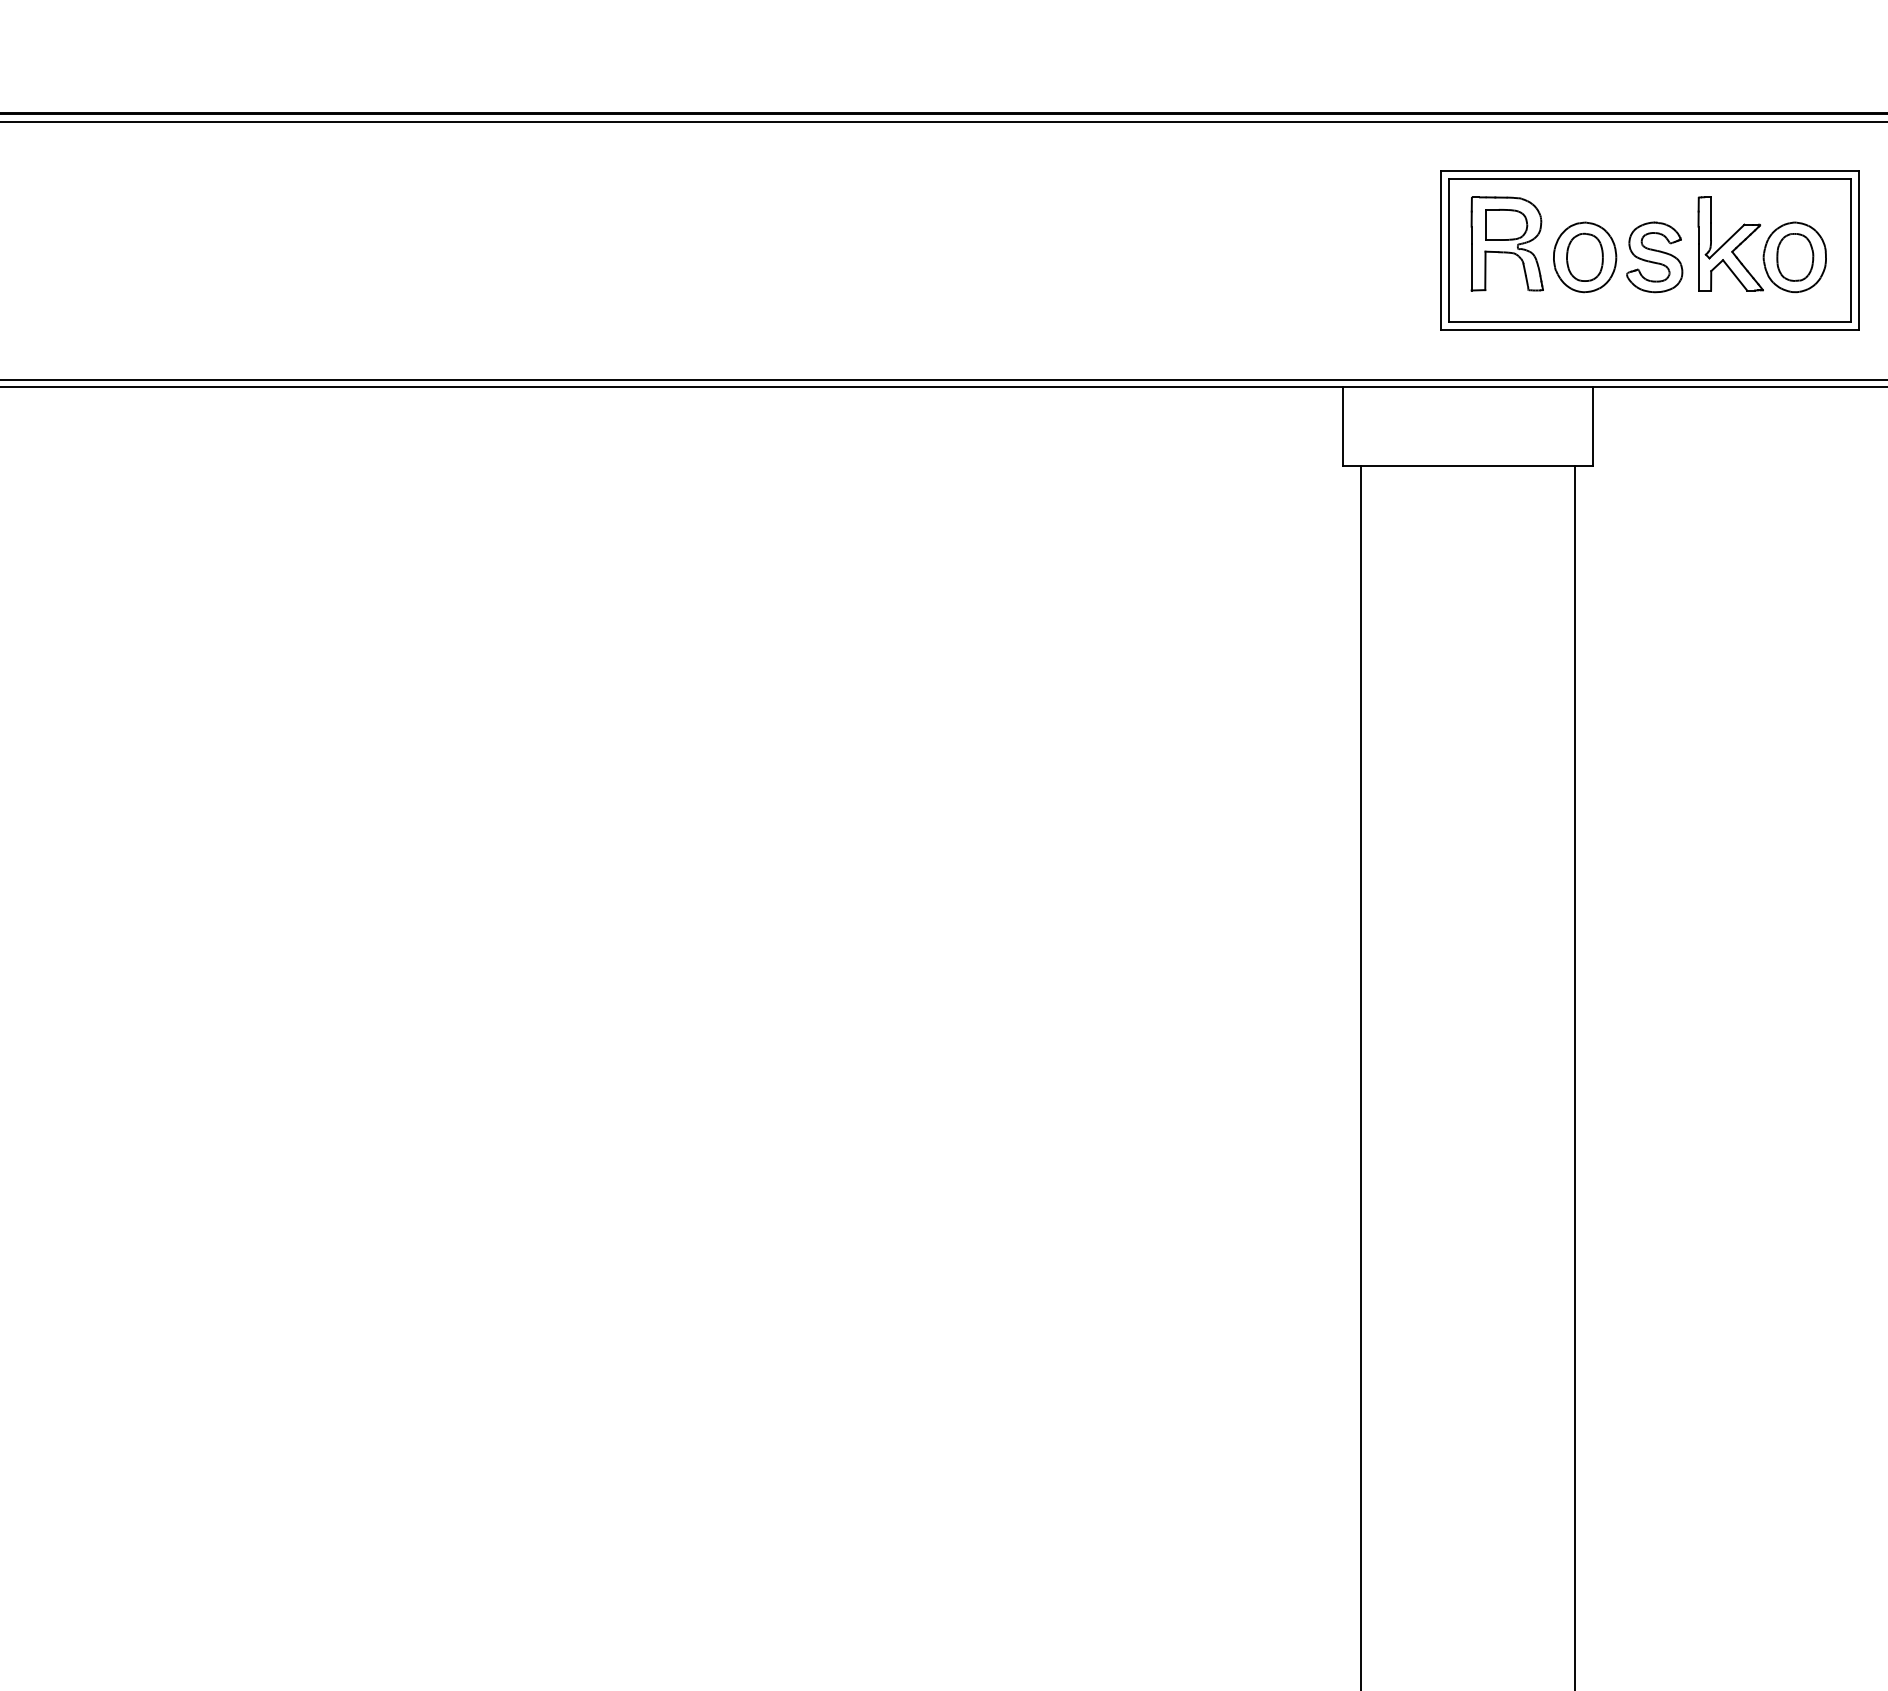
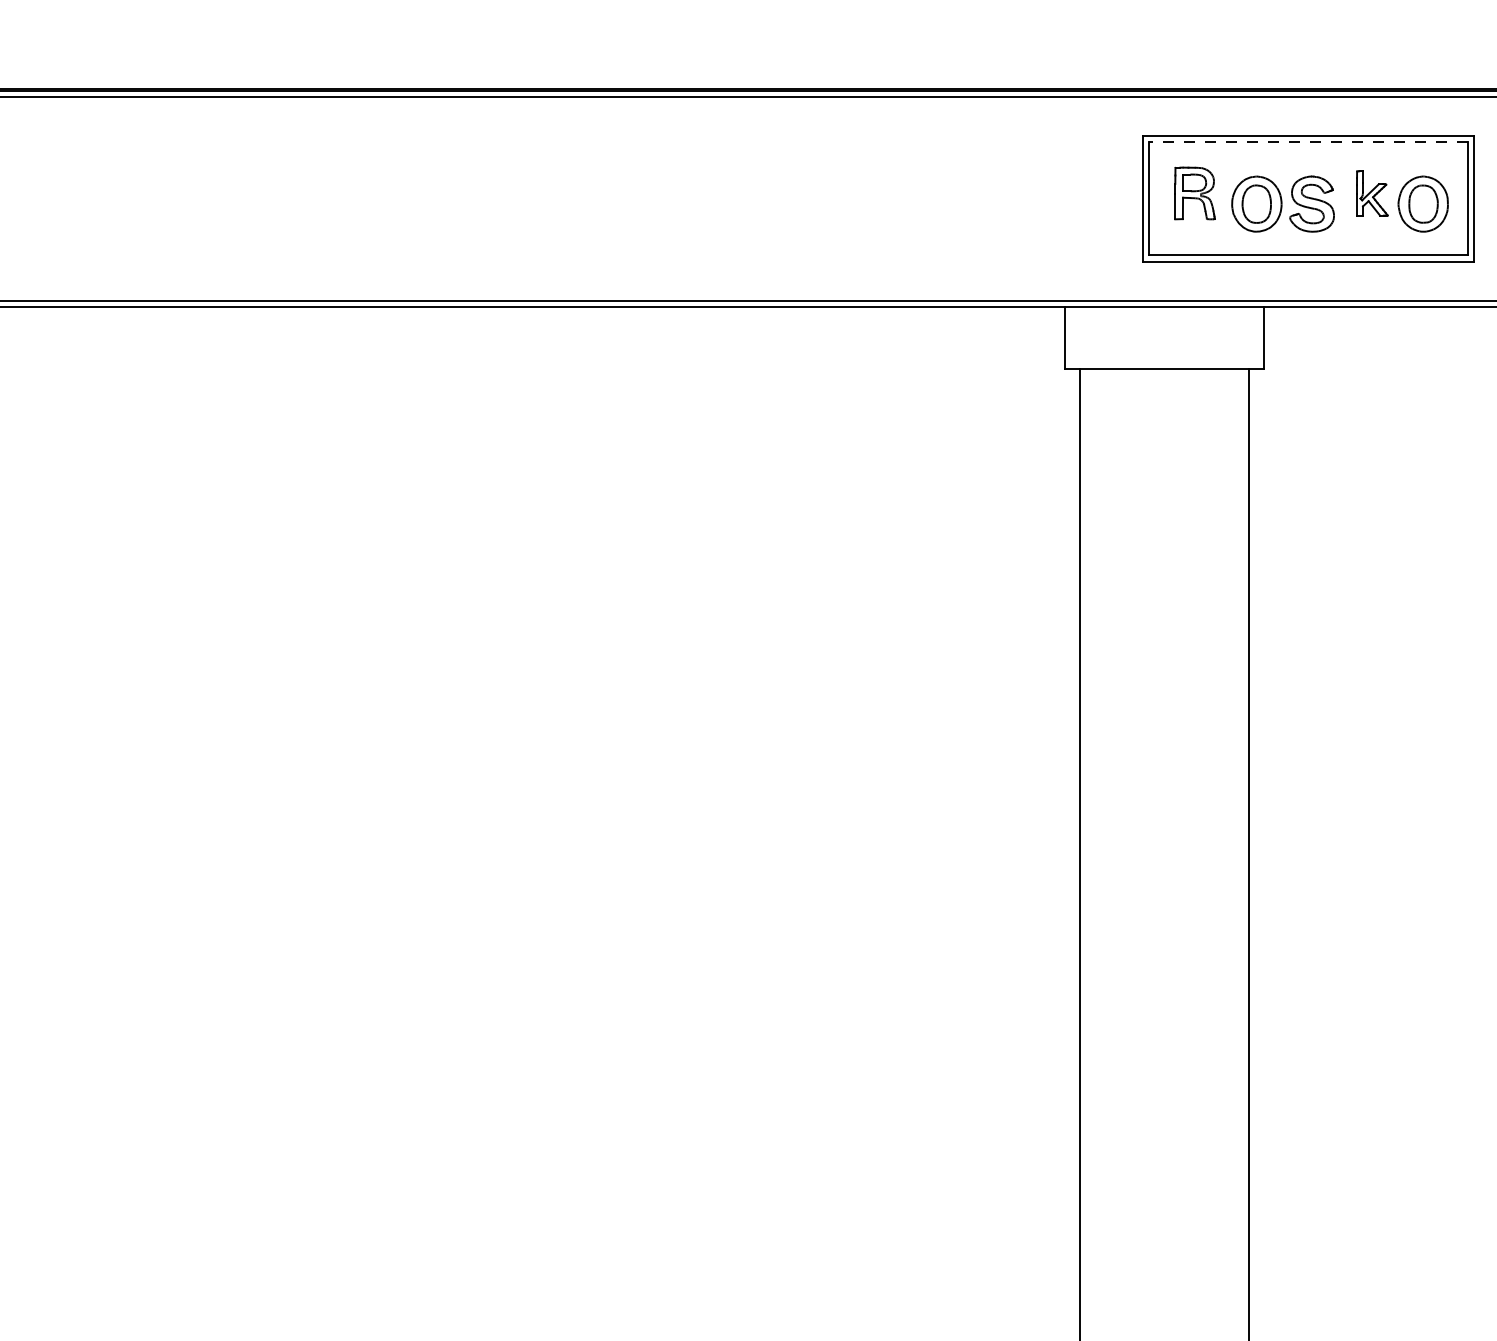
line: (1650, 178) -> (1308, 141), solid -> dashed
part: (1506, 243) -> (1194, 193), size x0.7
part: (1730, 243) -> (1372, 193), size x0.6

